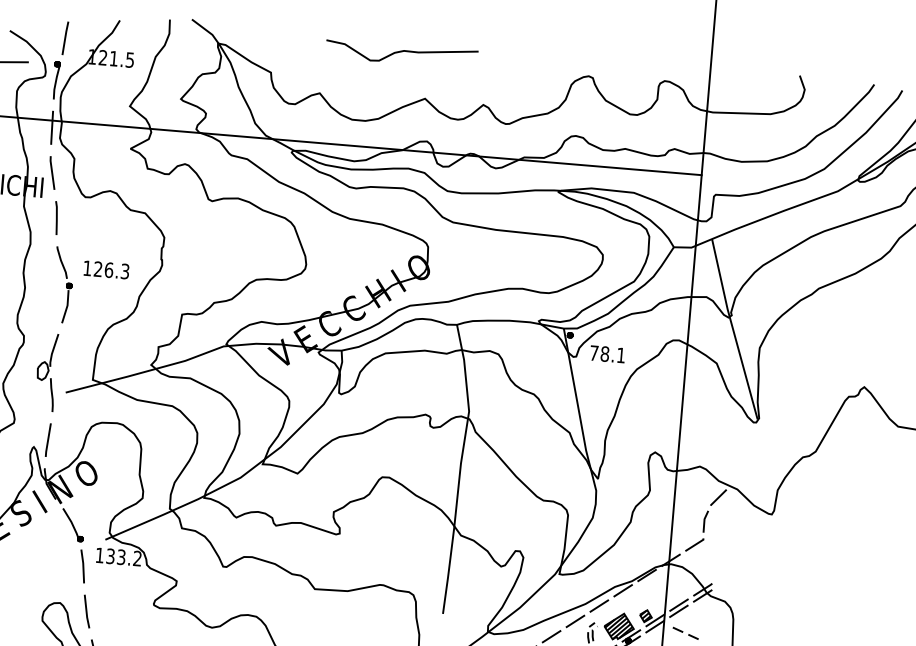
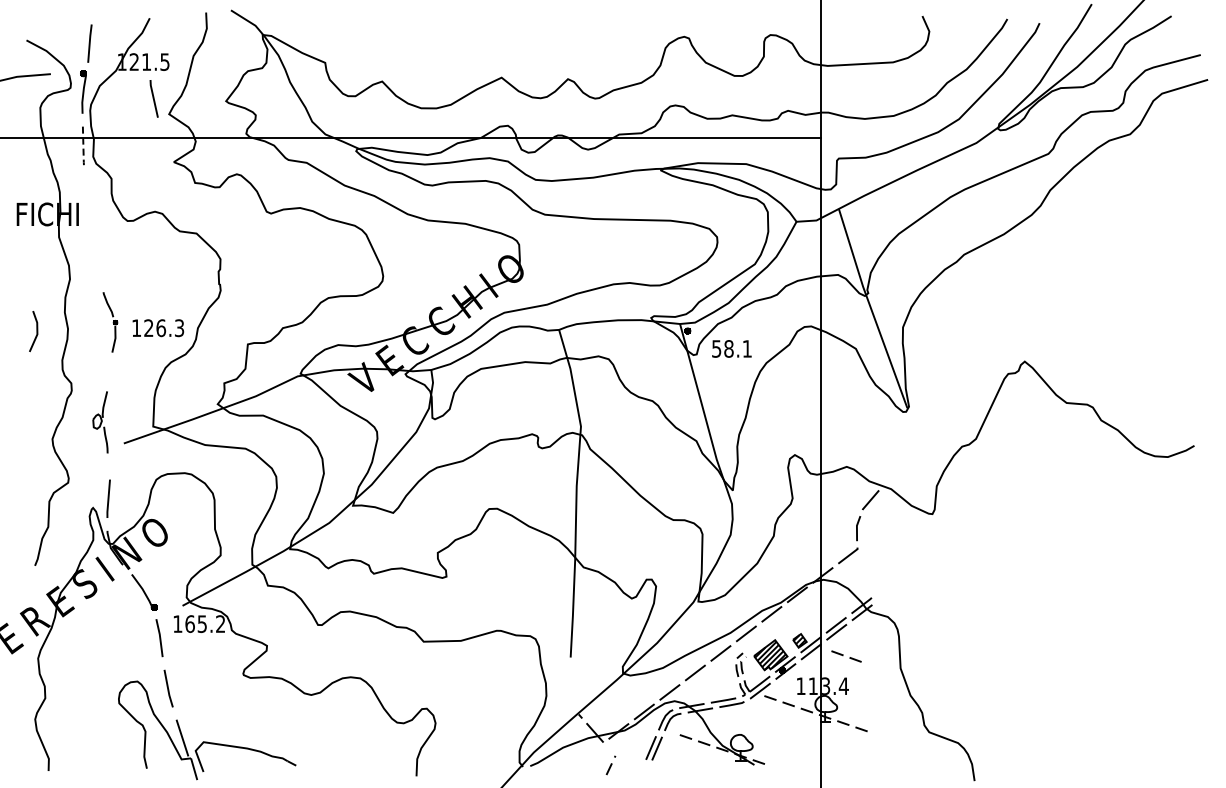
curve: (401, 52) -> (470, 27), removed
line: (52, 128) -> (83, 146), solid -> dashed
line: (51, 172) -> (153, 98), moved
line: (56, 218) -> (96, 247), removed
text: (106, 270) -> (158, 328), moved
part: (62, 285) -> (110, 322), size x0.7
text: (594, 352) -> (716, 348), 78.1 -> 58.1
part: (46, 372) -> (100, 422), size x0.7
text: (115, 556) -> (195, 623), 133.2 -> 165.2

